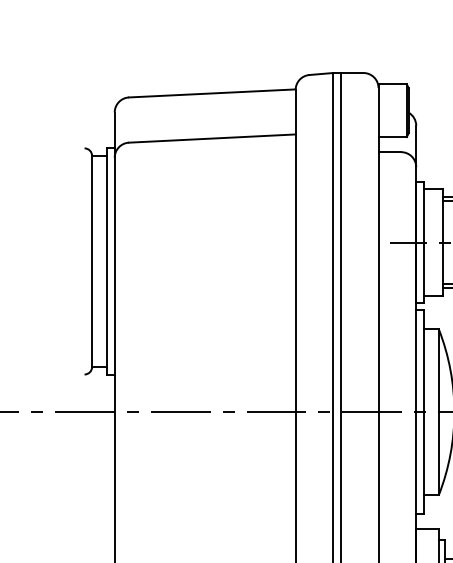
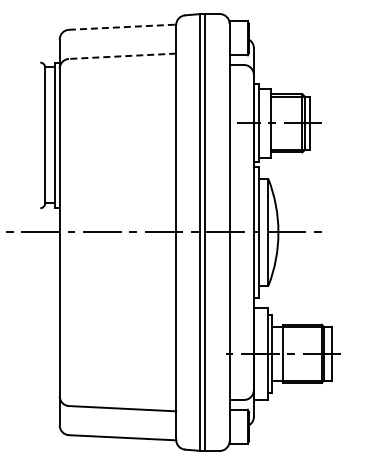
line: (212, 93) -> (122, 27), solid -> dashed
line: (212, 138) -> (122, 56), solid -> dashed

